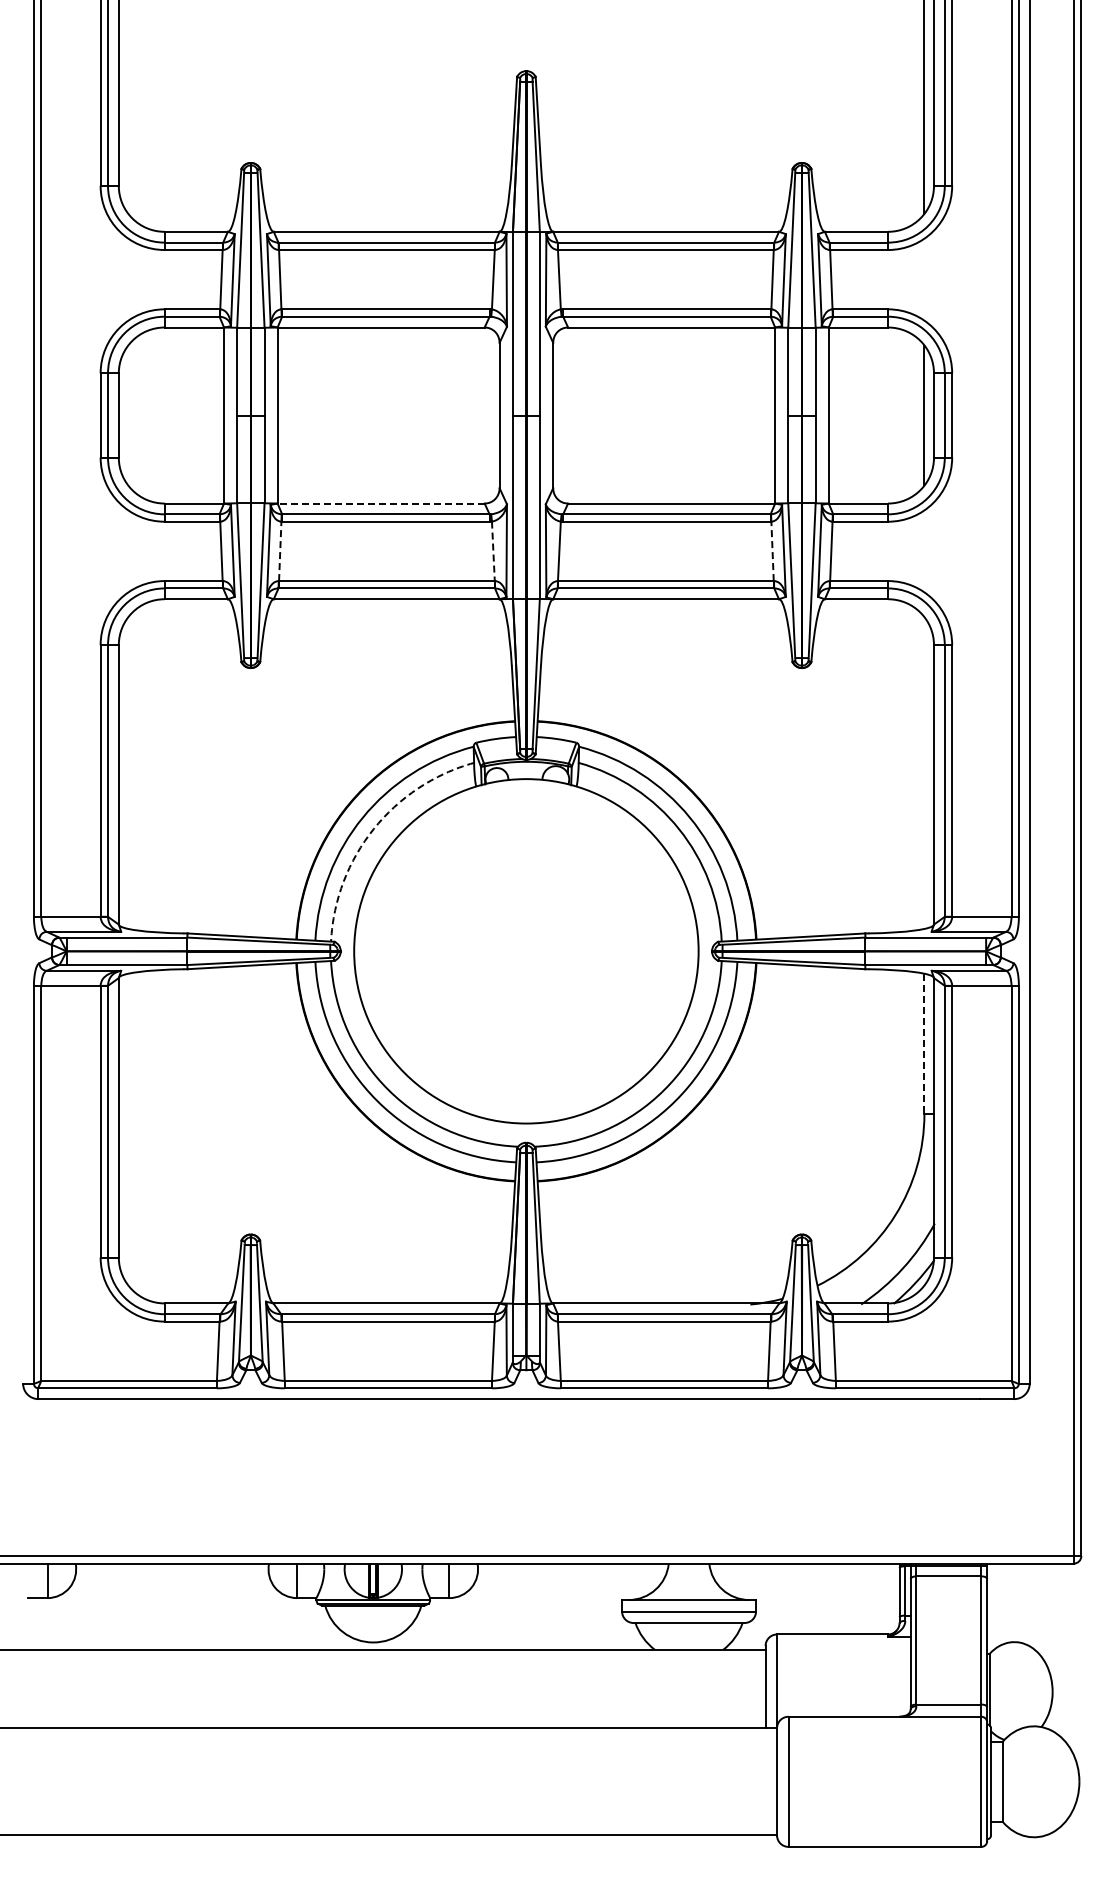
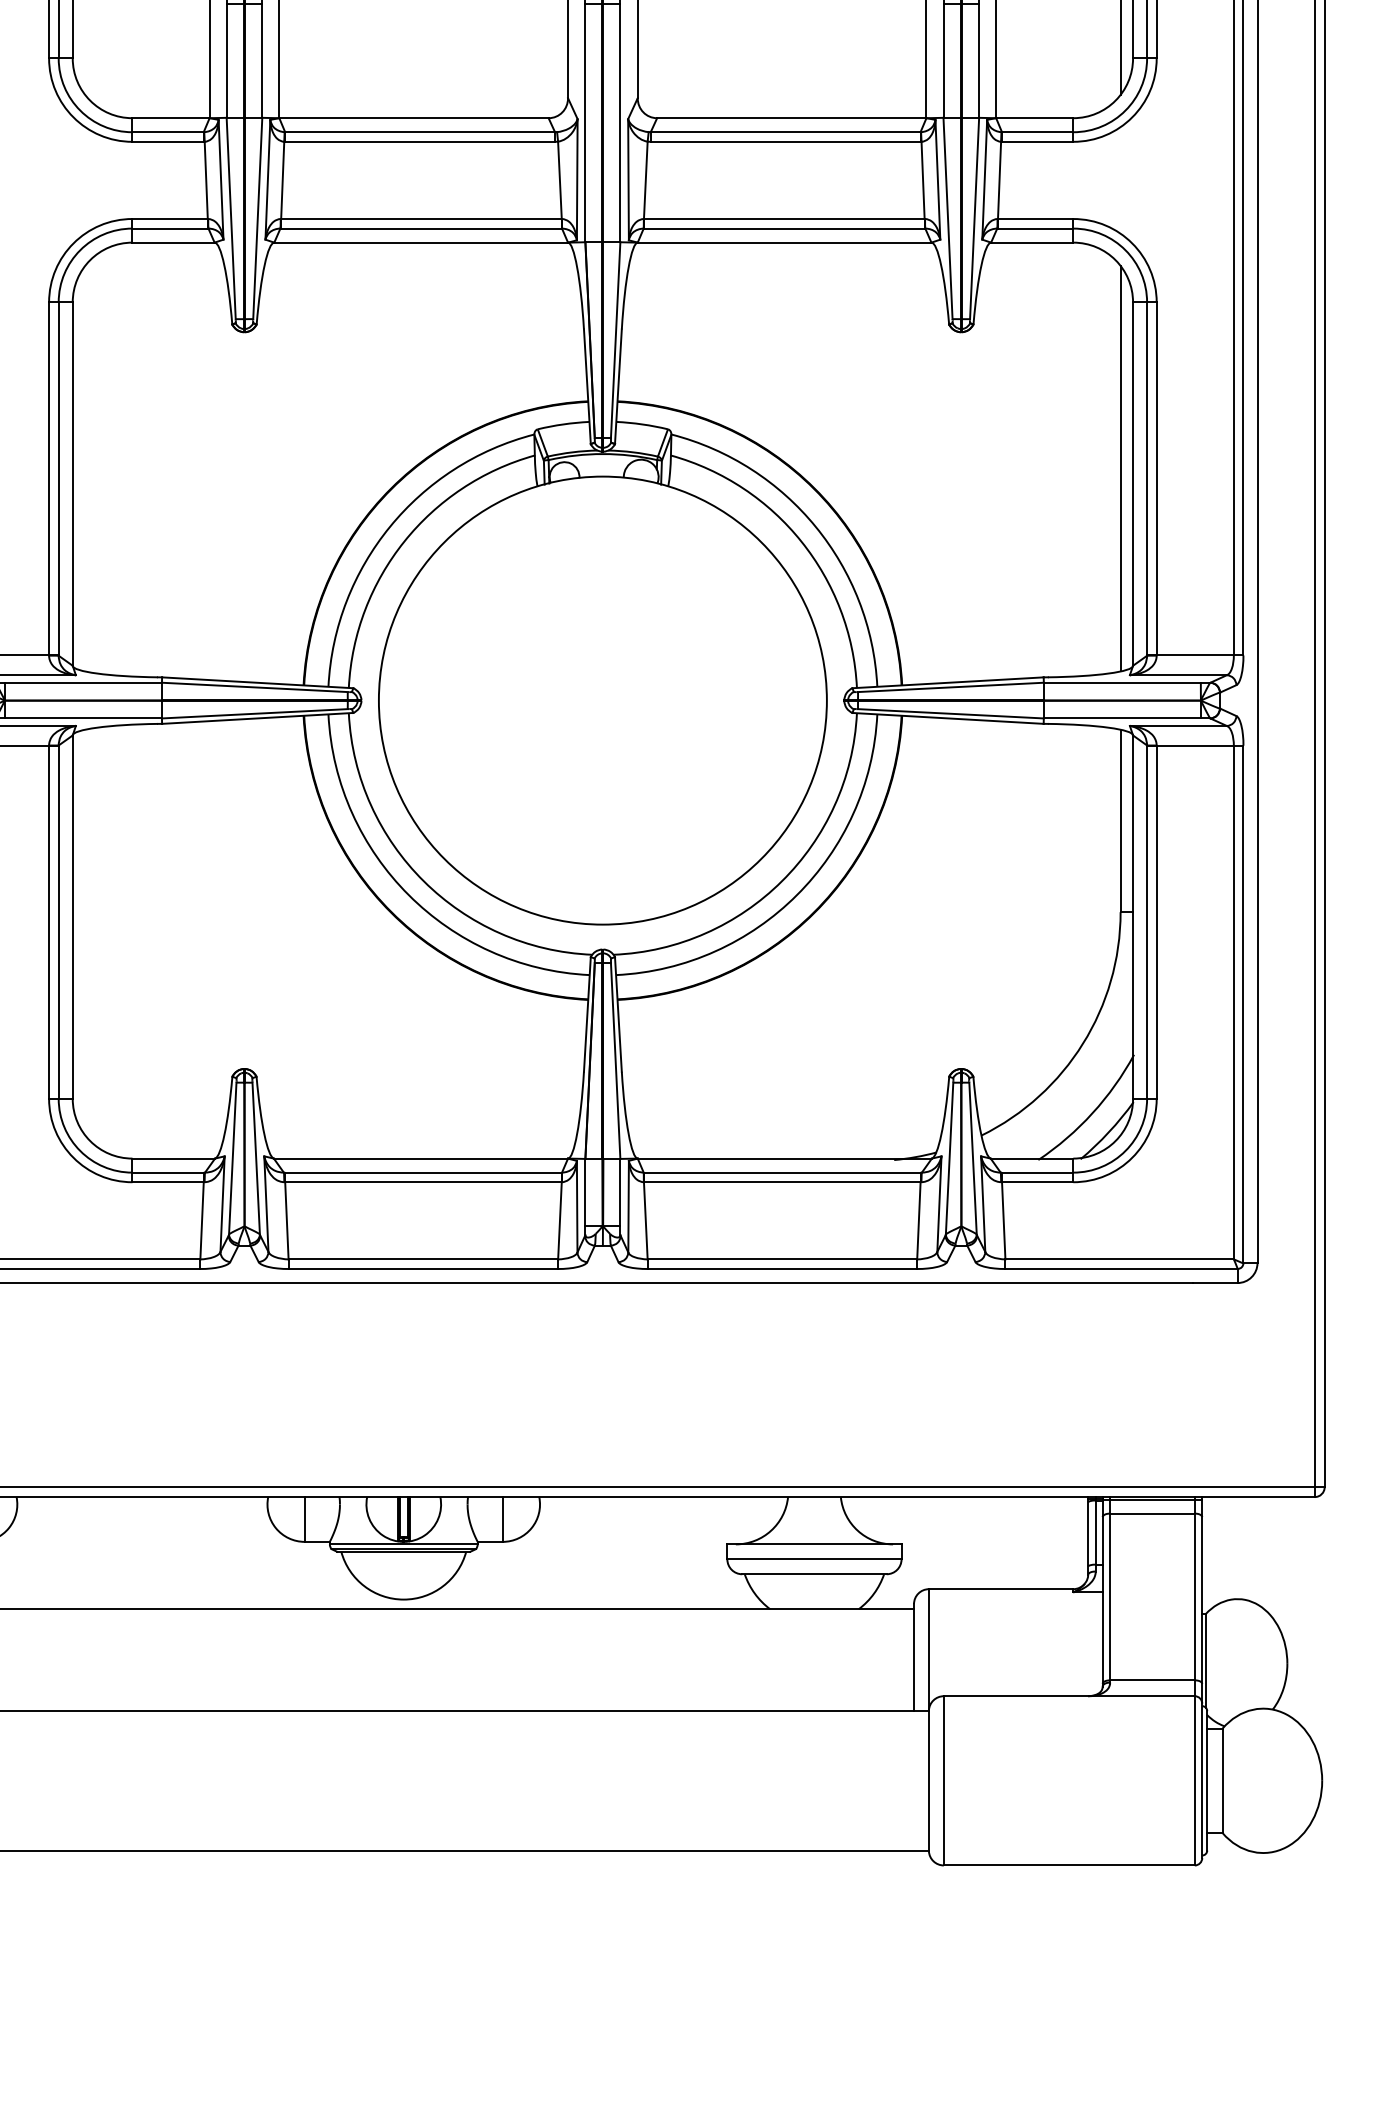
line: (381, 503) -> (414, 118), dashed -> solid
line: (280, 551) -> (283, 180), dashed -> solid
line: (493, 551) -> (560, 180), dashed -> solid
line: (772, 551) -> (922, 180), dashed -> solid
line: (924, 772) -> (1120, 468), added
arc: (373, 829) -> (404, 542), dashed -> solid
line: (924, 1044) -> (1120, 821), dashed -> solid

